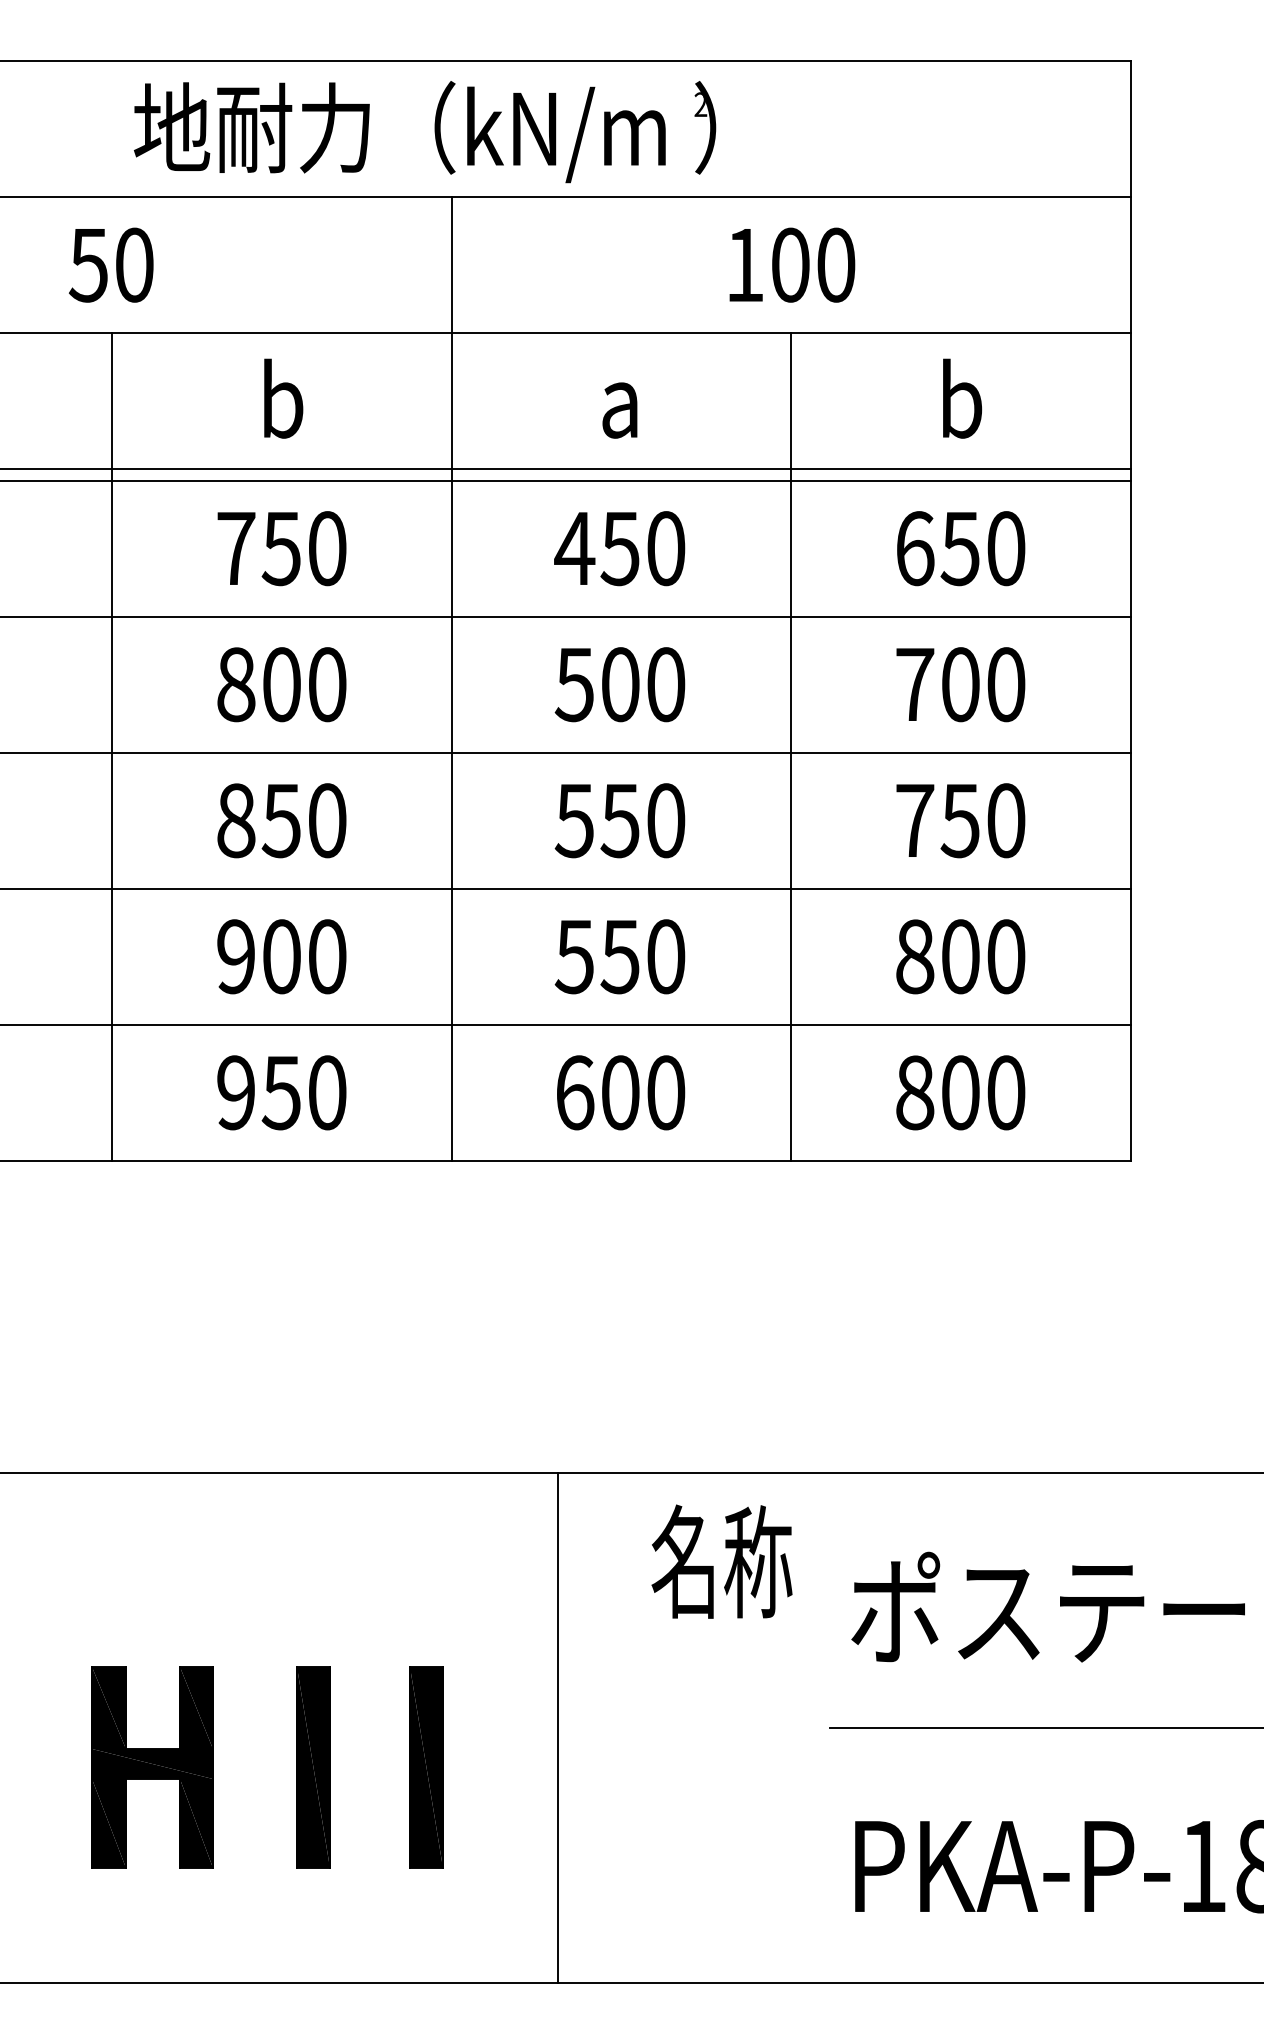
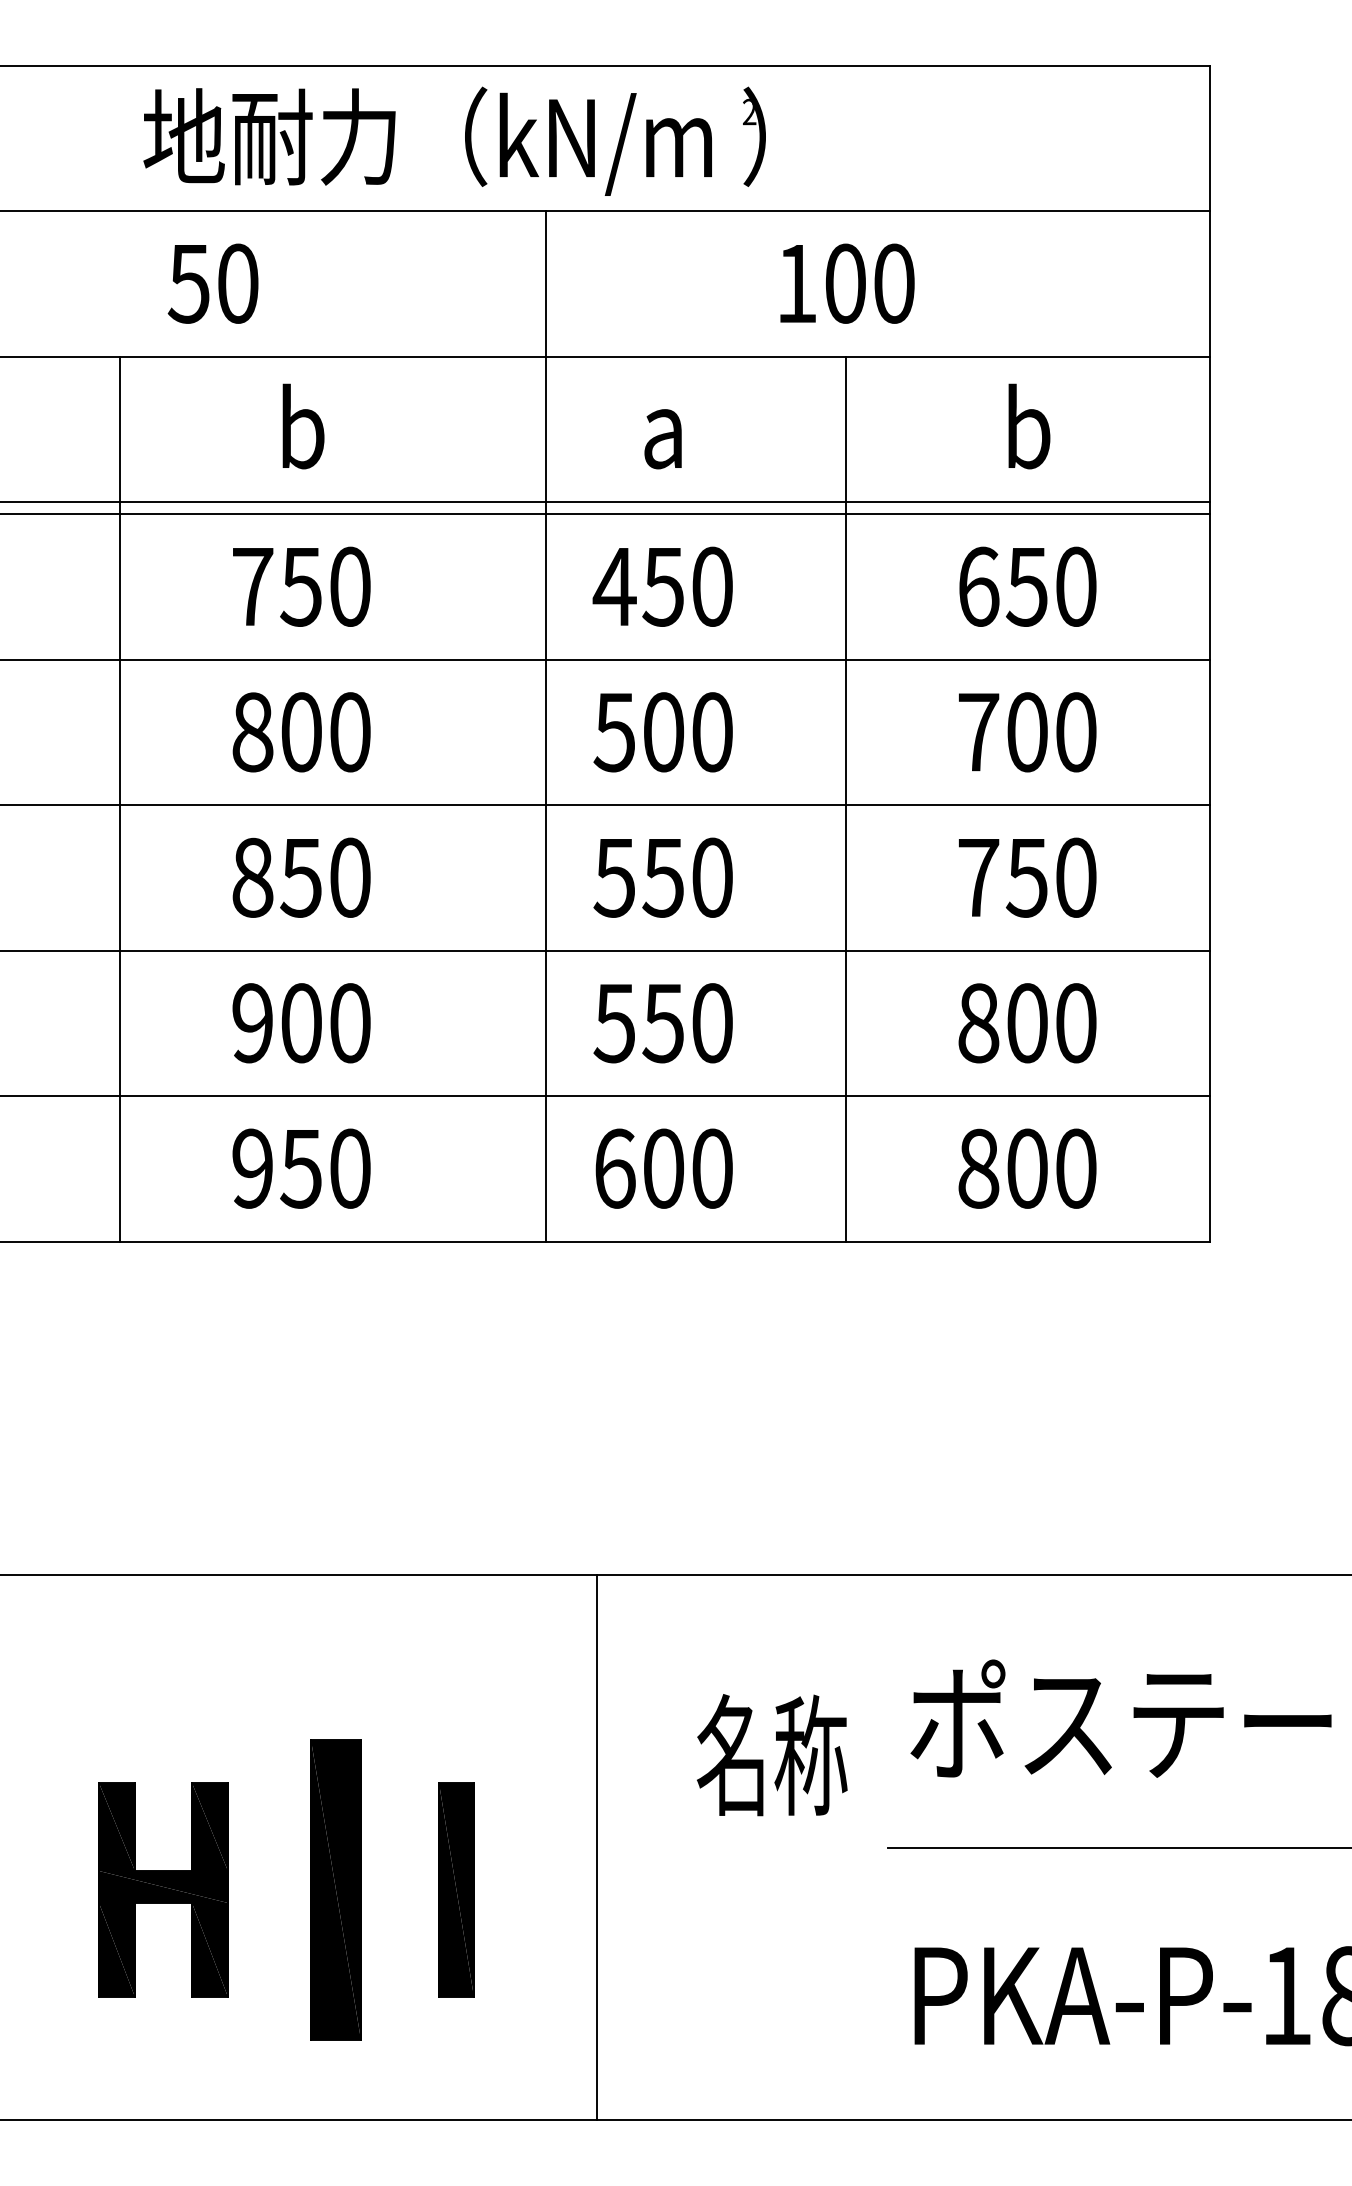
text: (110, 264) -> (212, 283), moved
line: (451, 679) -> (545, 726), moved
text: (721, 1562) -> (771, 1755), moved
part: (313, 1766) -> (335, 1889), size x1.4

